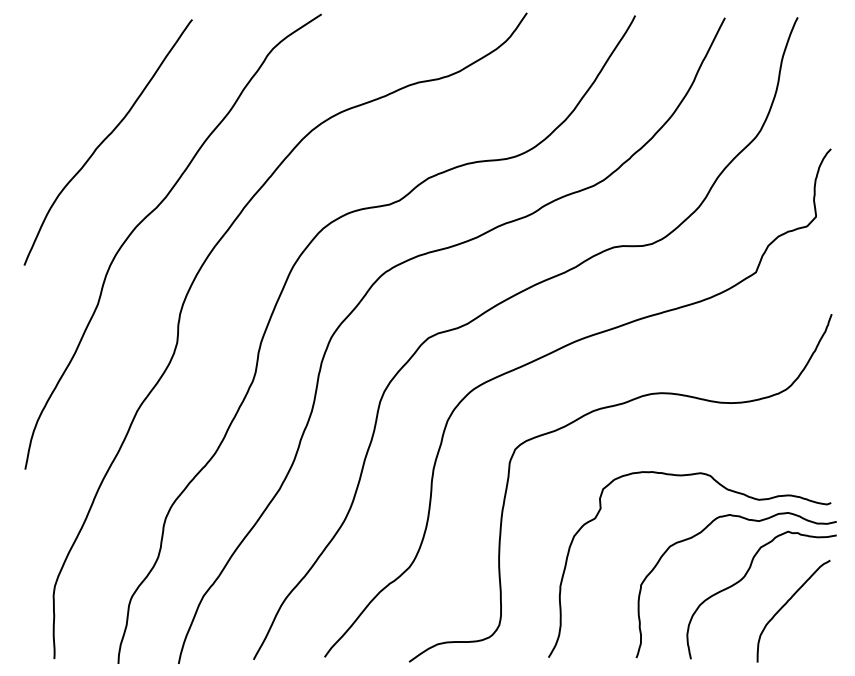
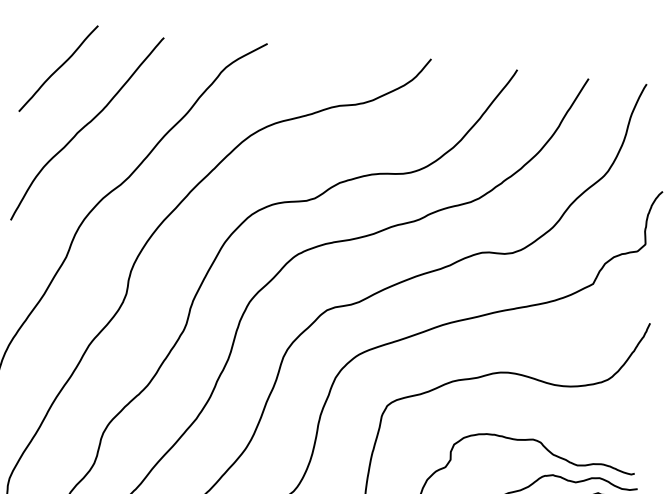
curve: (64, 70) -> (58, 68), added

